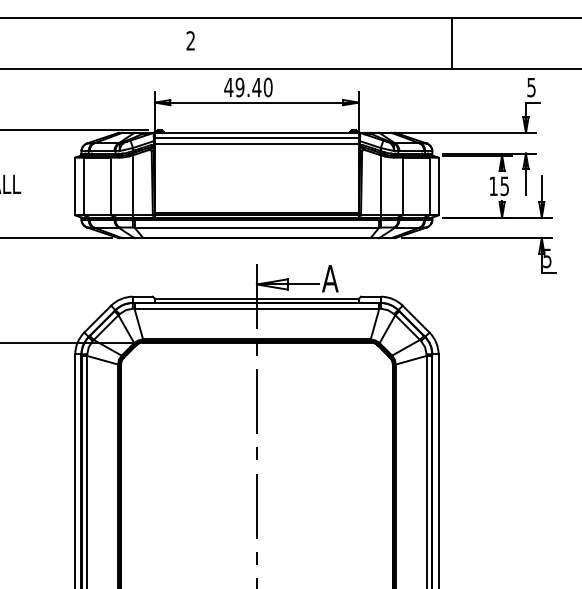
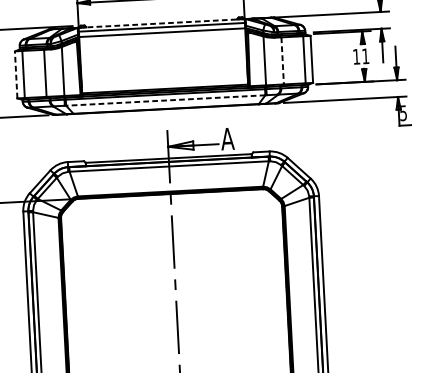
line: (256, 132) -> (161, 23), solid -> dashed
line: (75, 186) -> (16, 74), solid -> dashed
line: (402, 186) -> (282, 60), solid -> dashed
text: (504, 186) -> (365, 56), 15 -> 11
line: (256, 227) -> (165, 100), solid -> dashed

